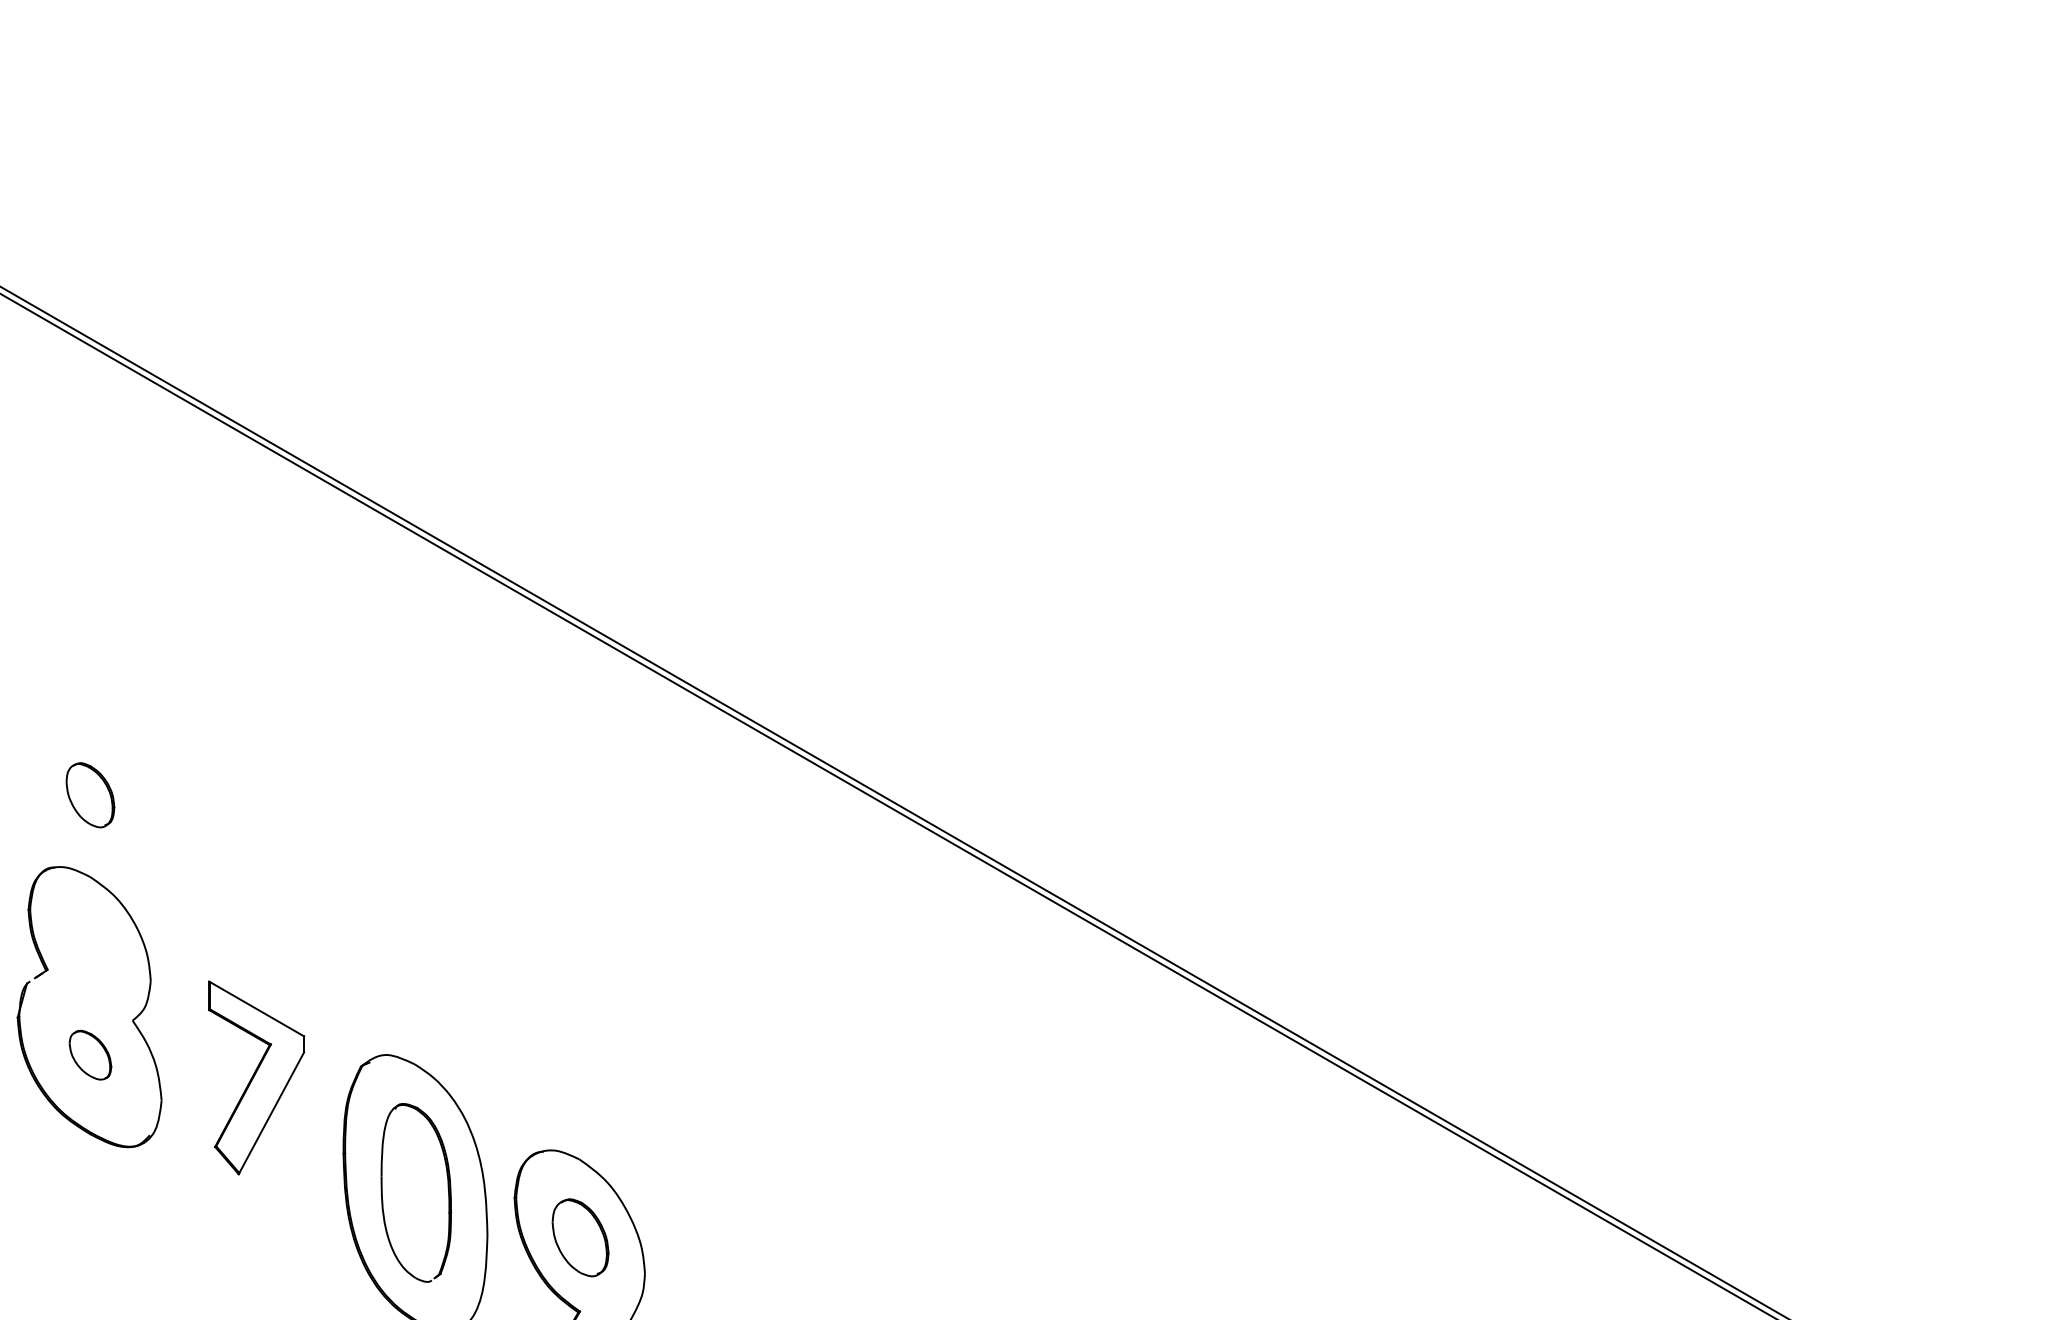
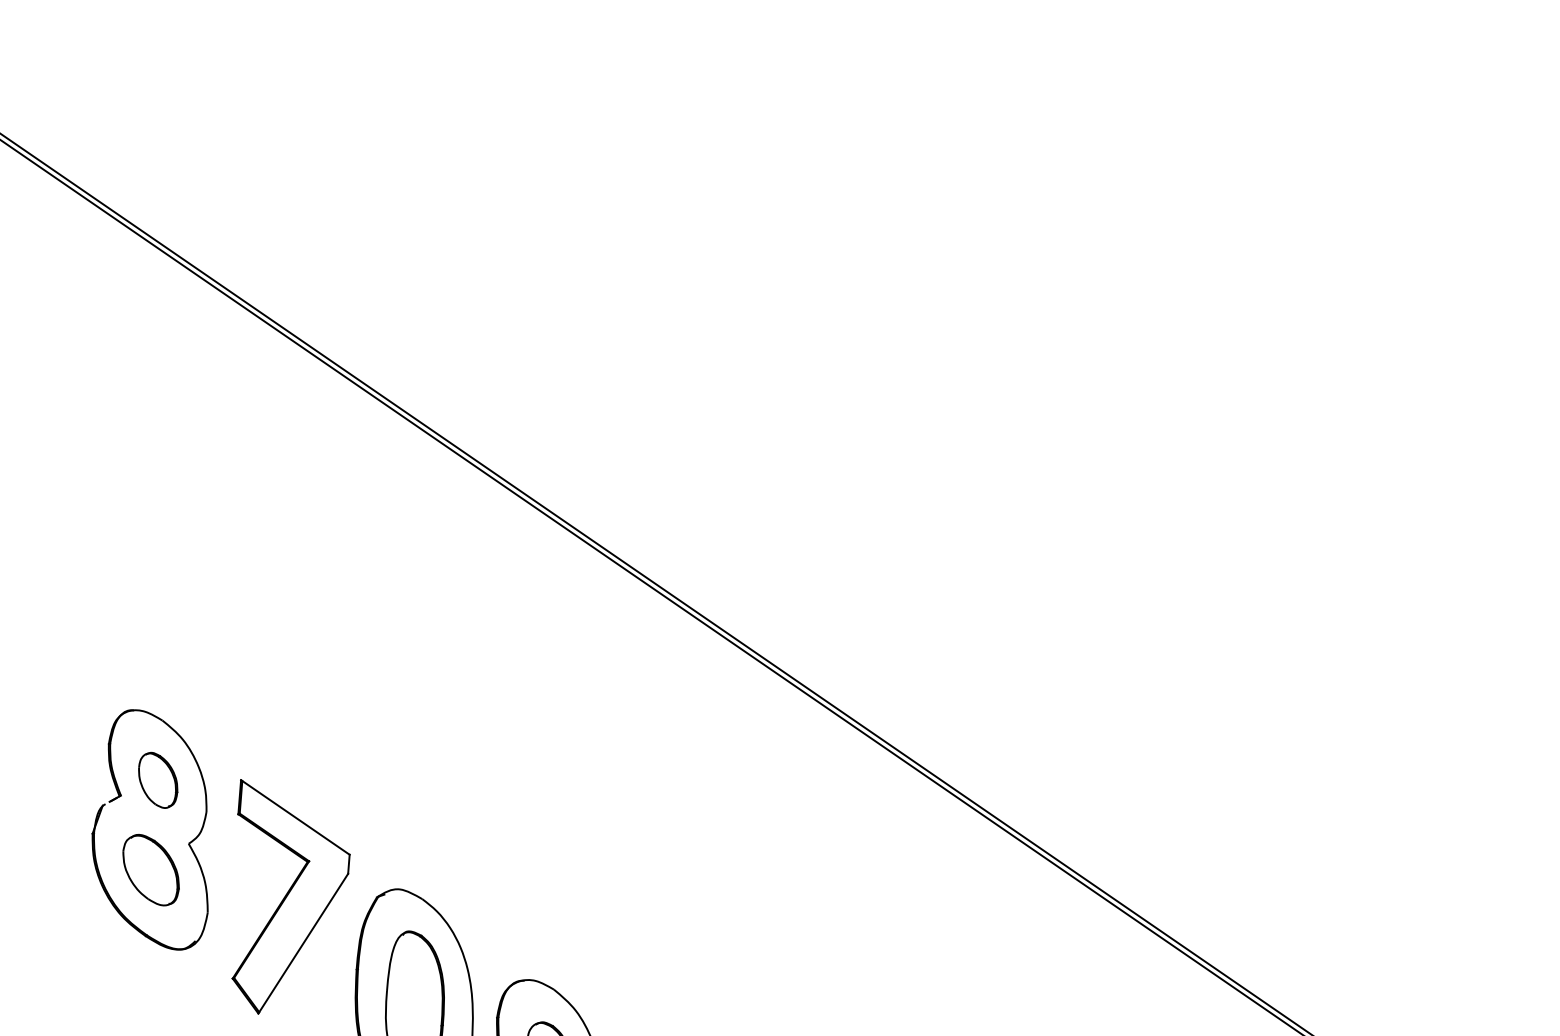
part: (90, 795) -> (158, 780), moved
part: (90, 1054) -> (151, 869), size x1.67
part: (256, 1077) -> (288, 899), size x1.43

